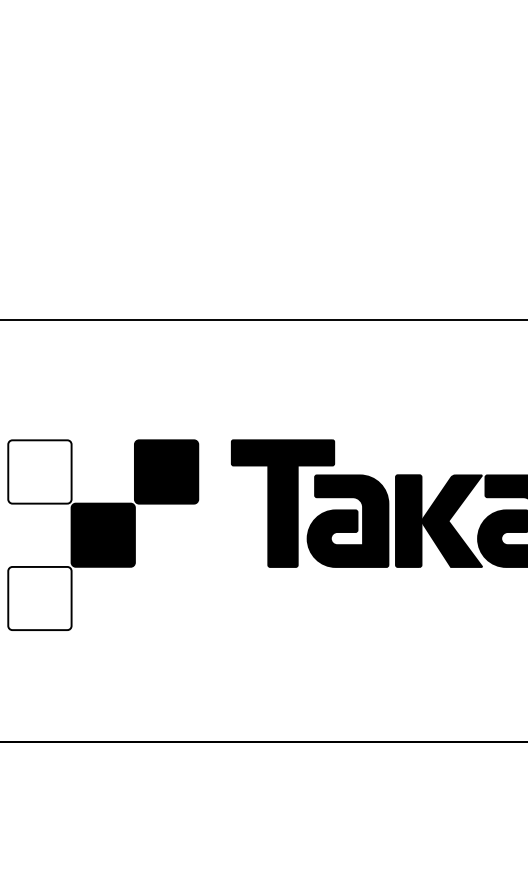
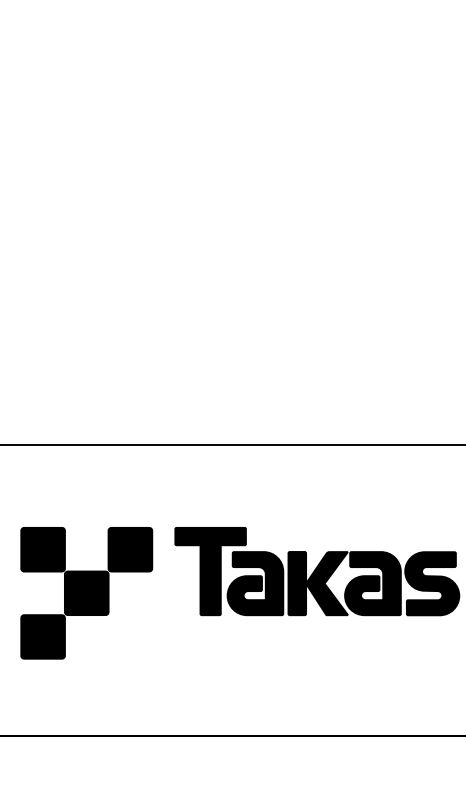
fill: (39, 471) -> (42, 549), added
fill: (39, 597) -> (42, 636), added

